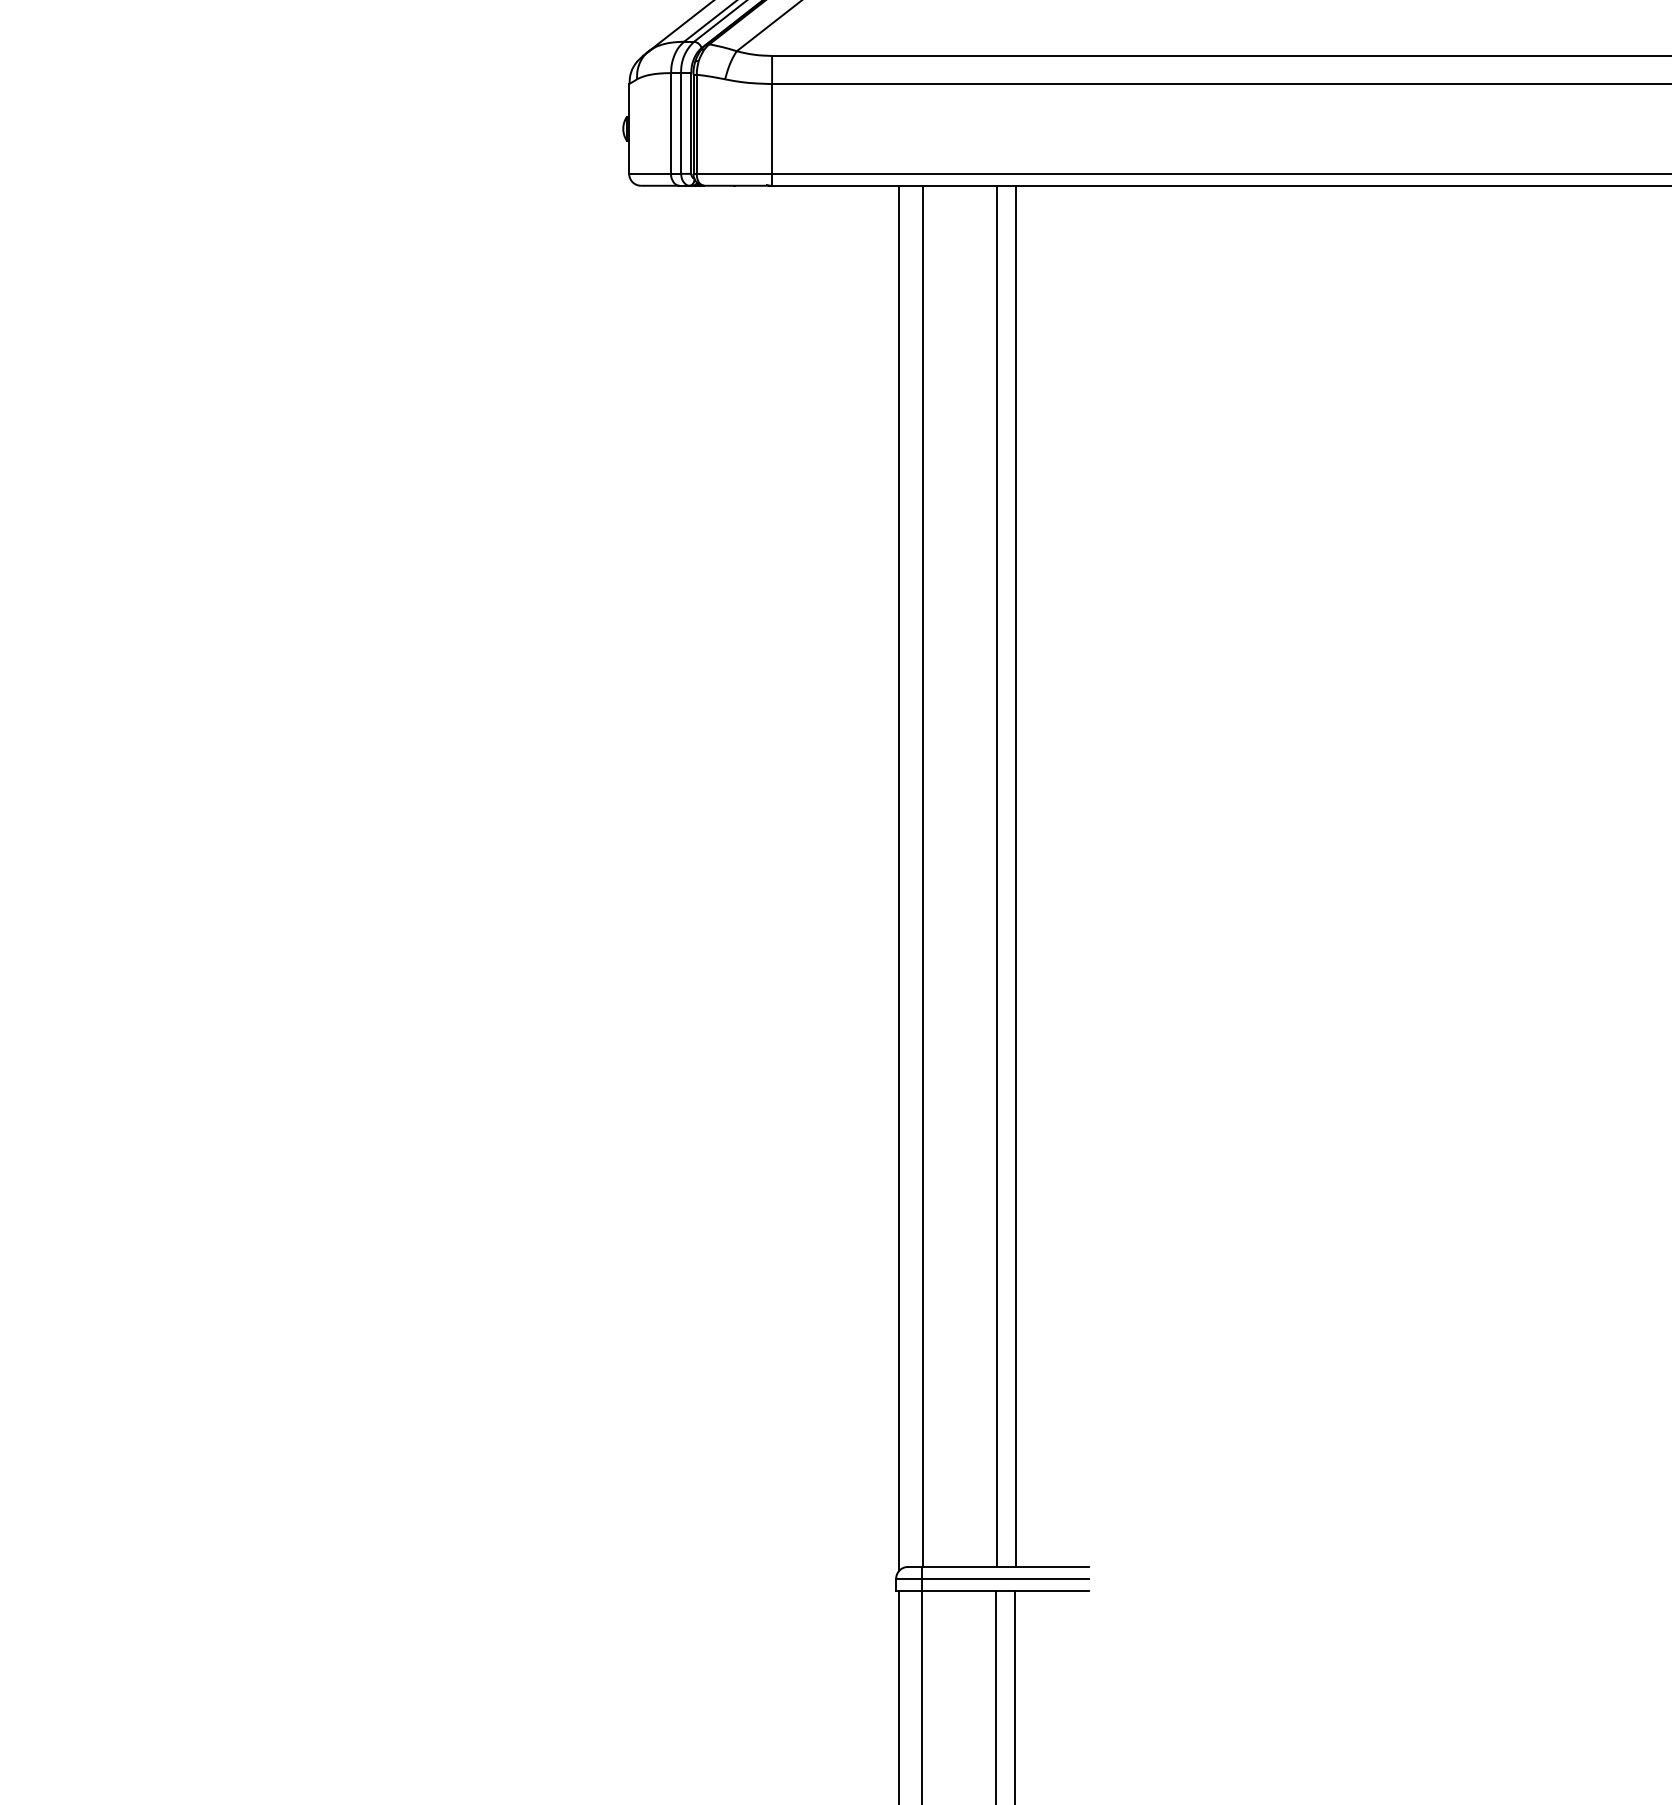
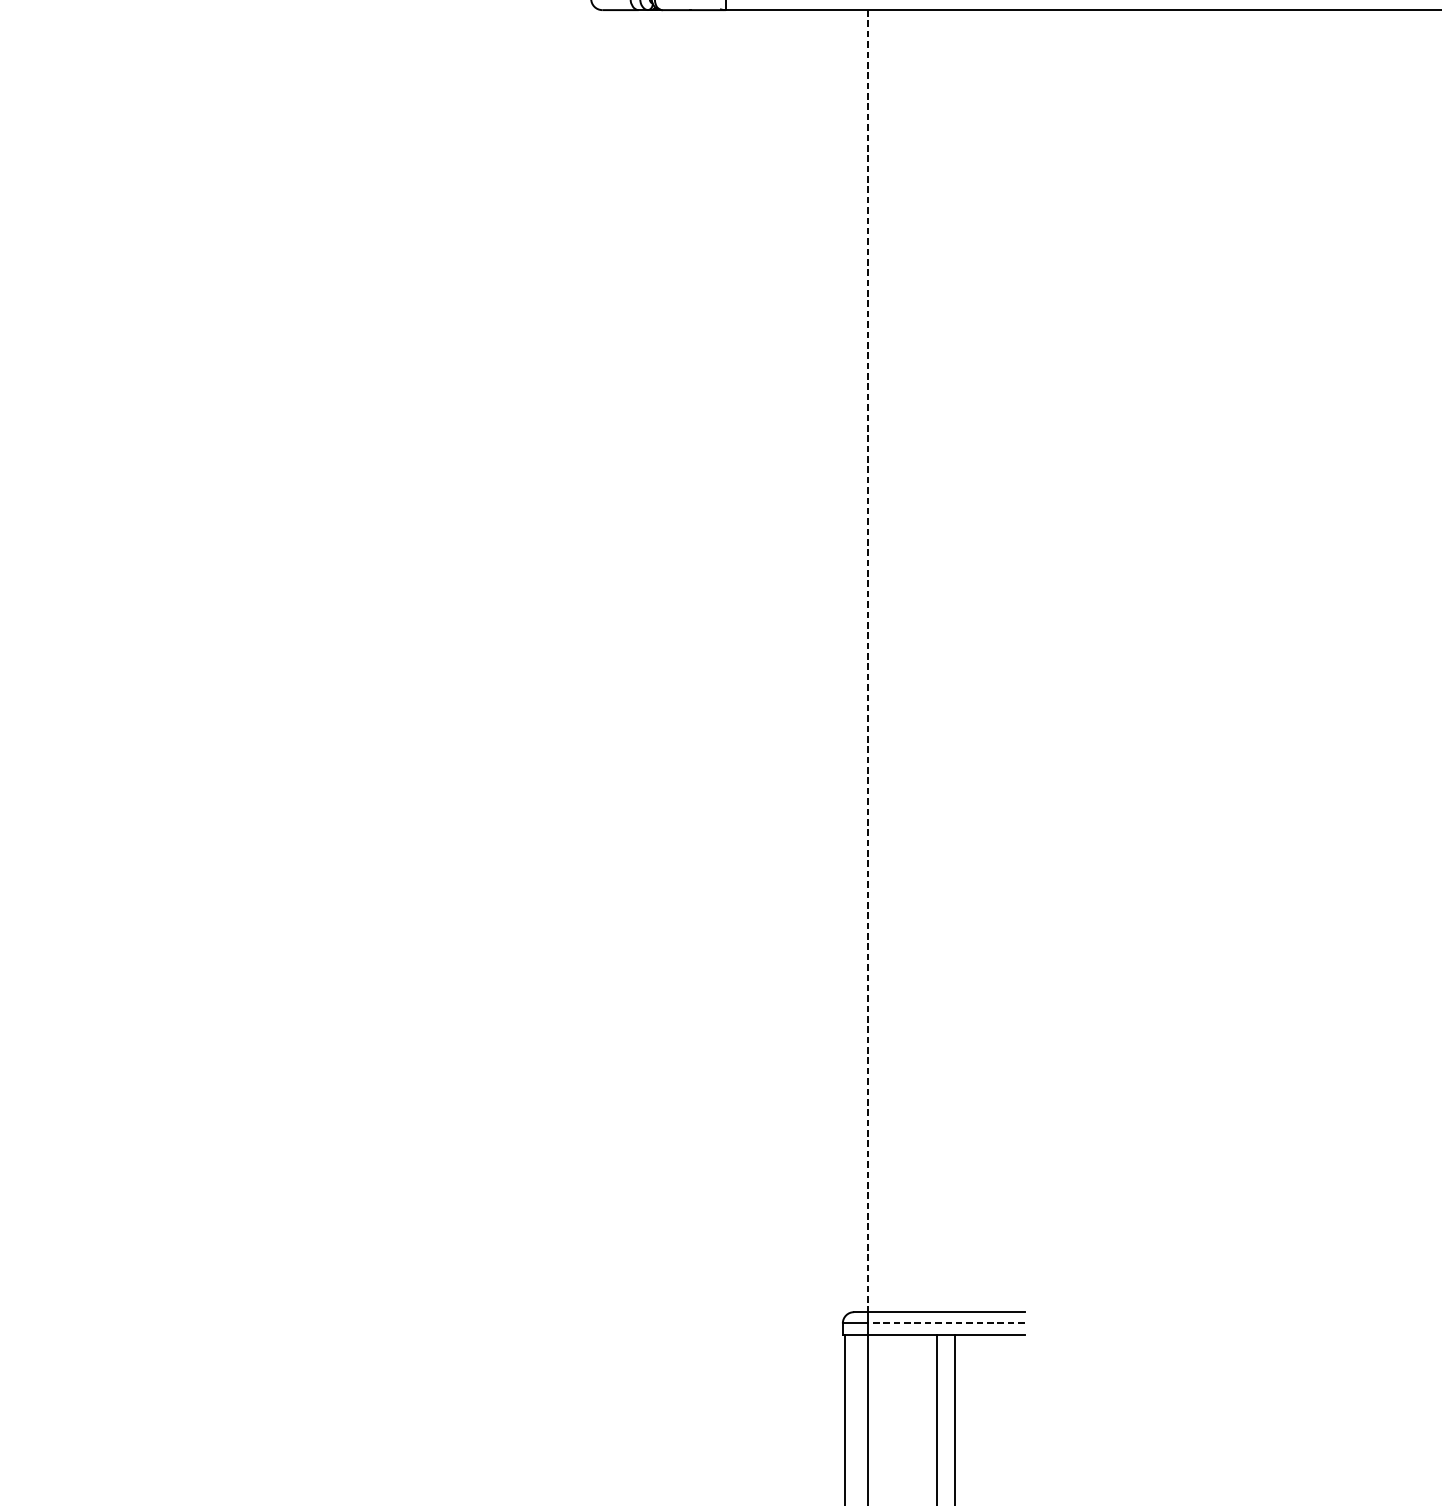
line: (997, 875) -> (938, 660), removed
line: (1016, 875) -> (956, 660), removed
line: (923, 876) -> (868, 661), solid -> dashed
line: (899, 877) -> (846, 662), removed
line: (1005, 1578) -> (945, 1323), solid -> dashed

